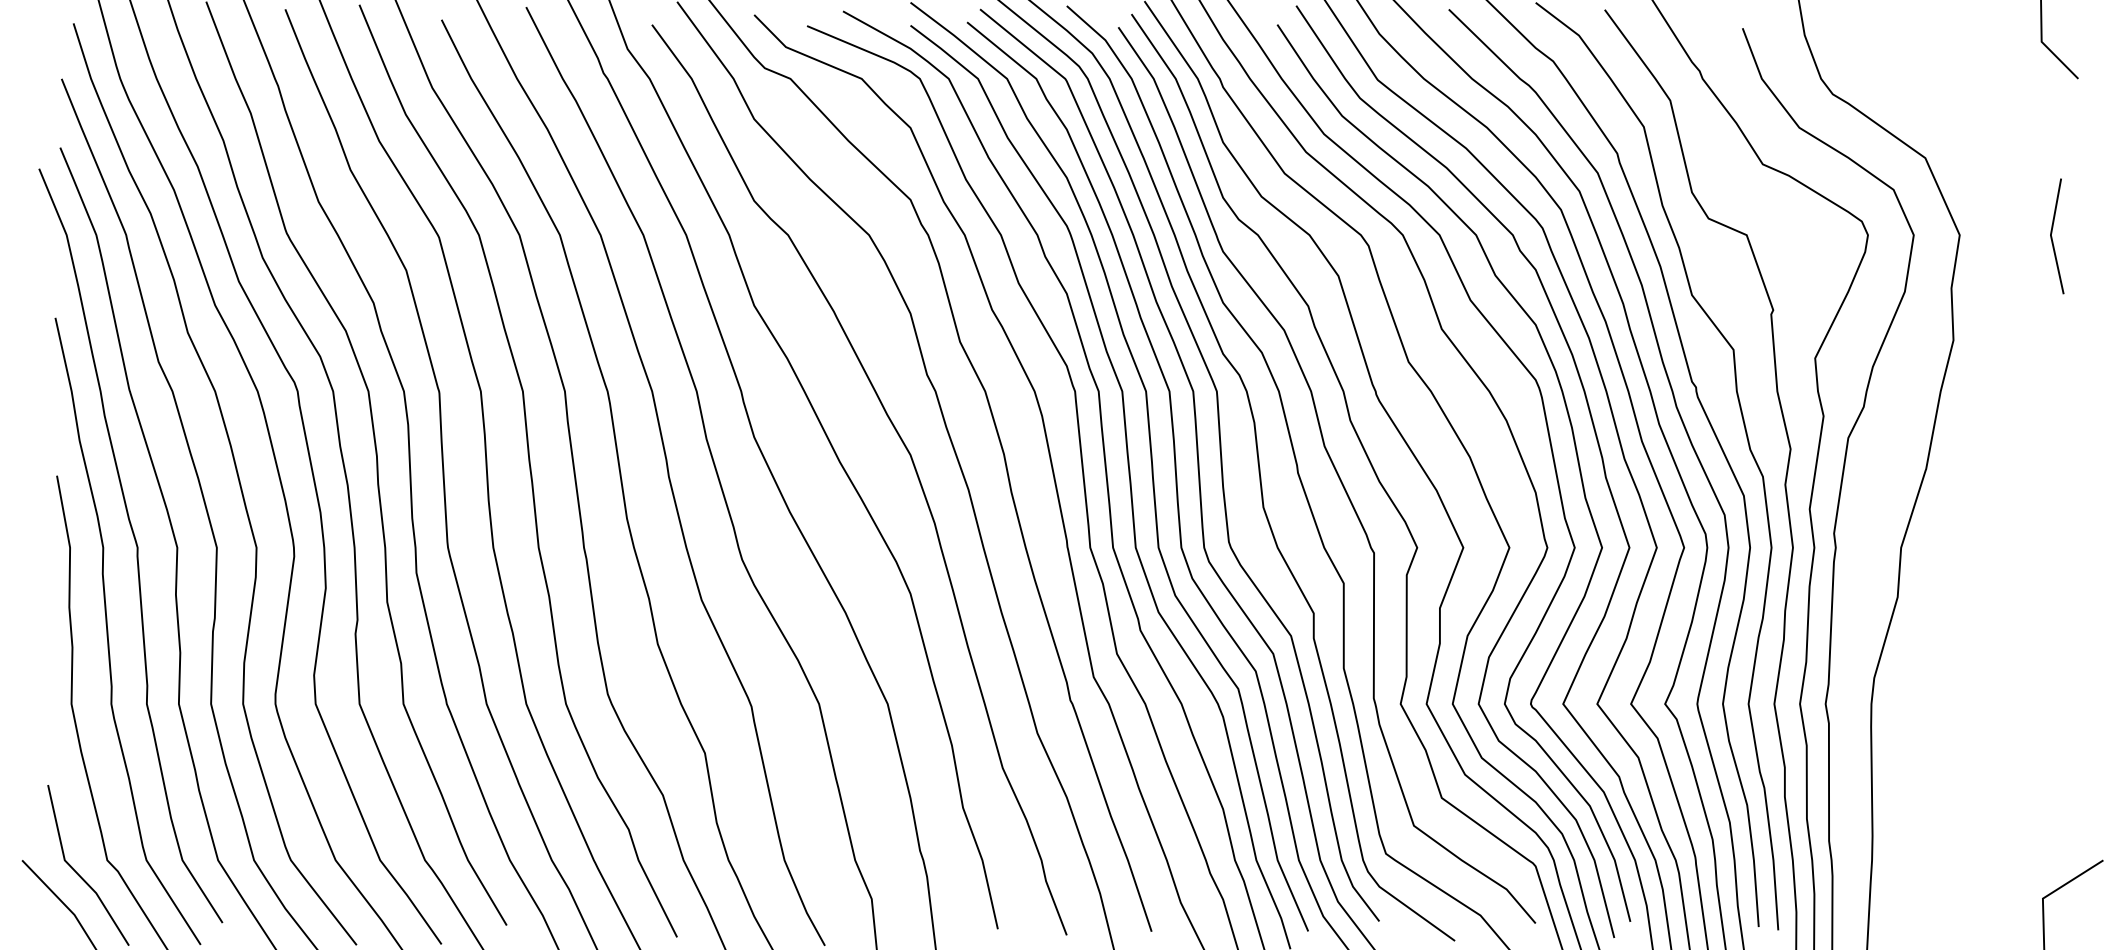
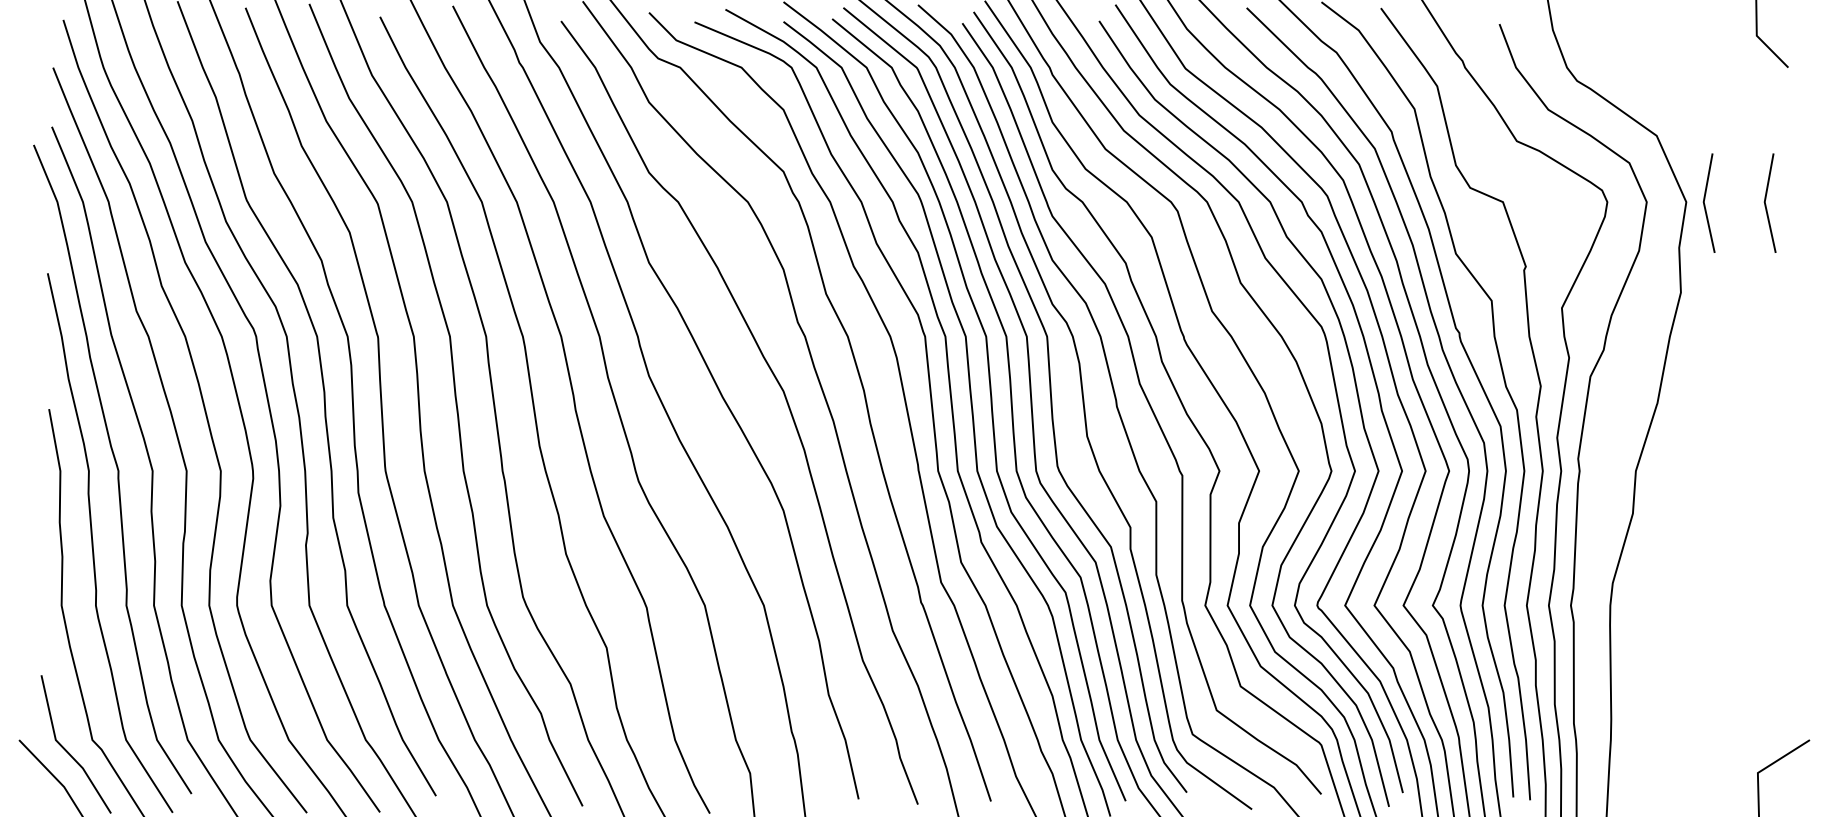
line: (1982, 237) -> (1705, 204), added

